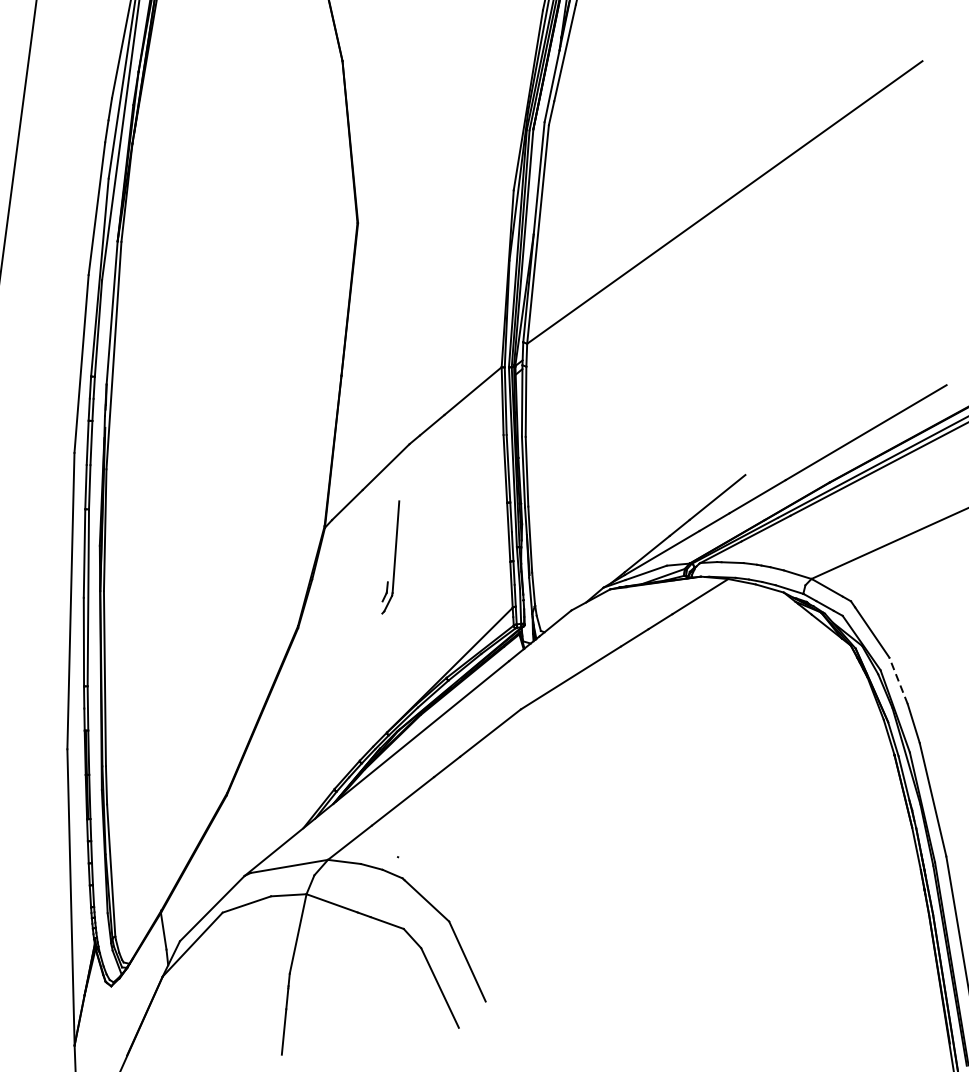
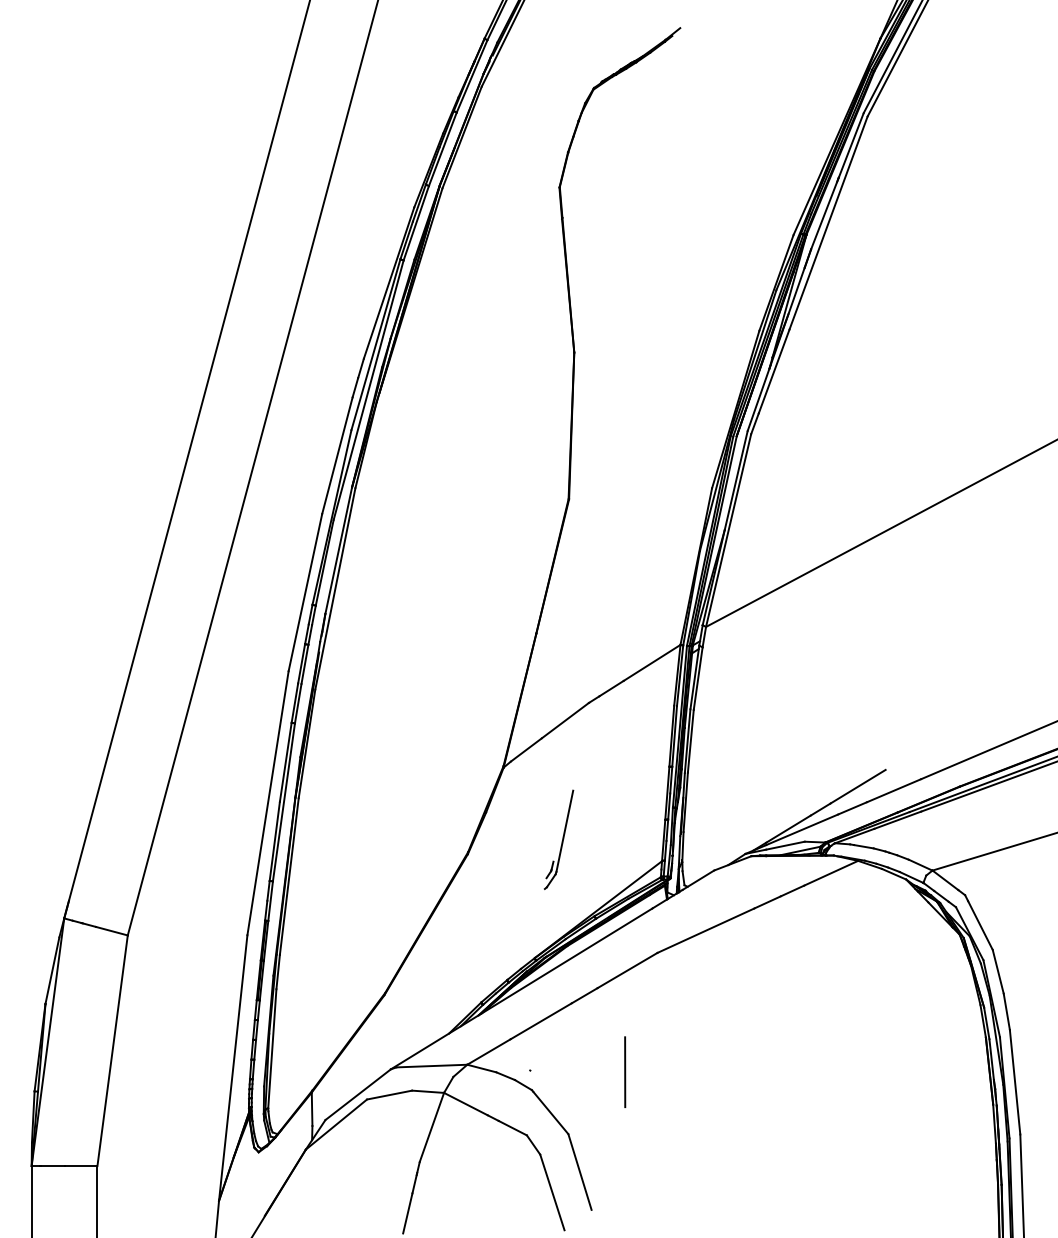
part: (390, 557) -> (558, 839), moved
line: (898, 680) -> (998, 971), dashed -> solid
line: (503, 845) -> (625, 1072), added

